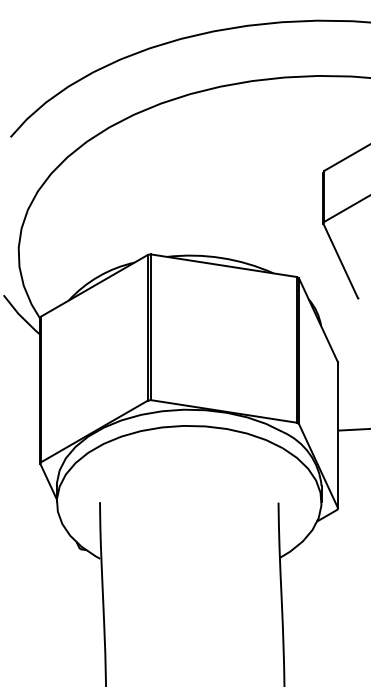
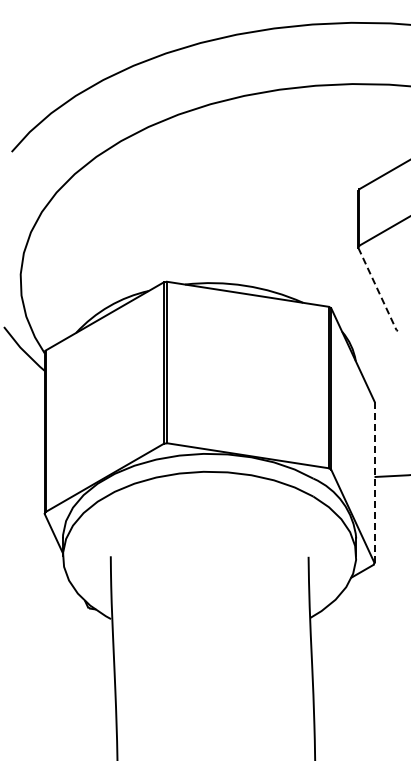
line: (340, 261) -> (377, 289), solid -> dashed
line: (338, 435) -> (374, 482), solid -> dashed

